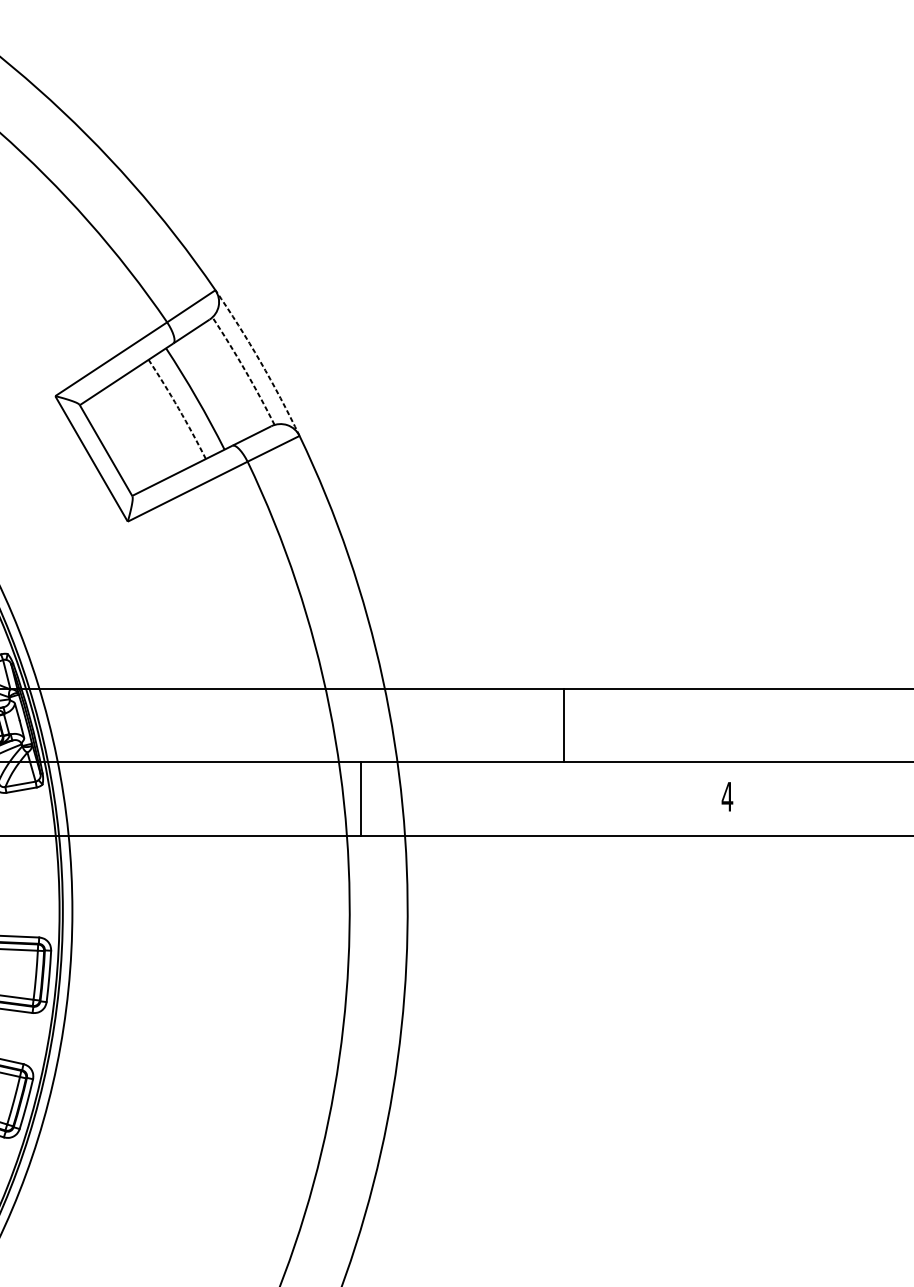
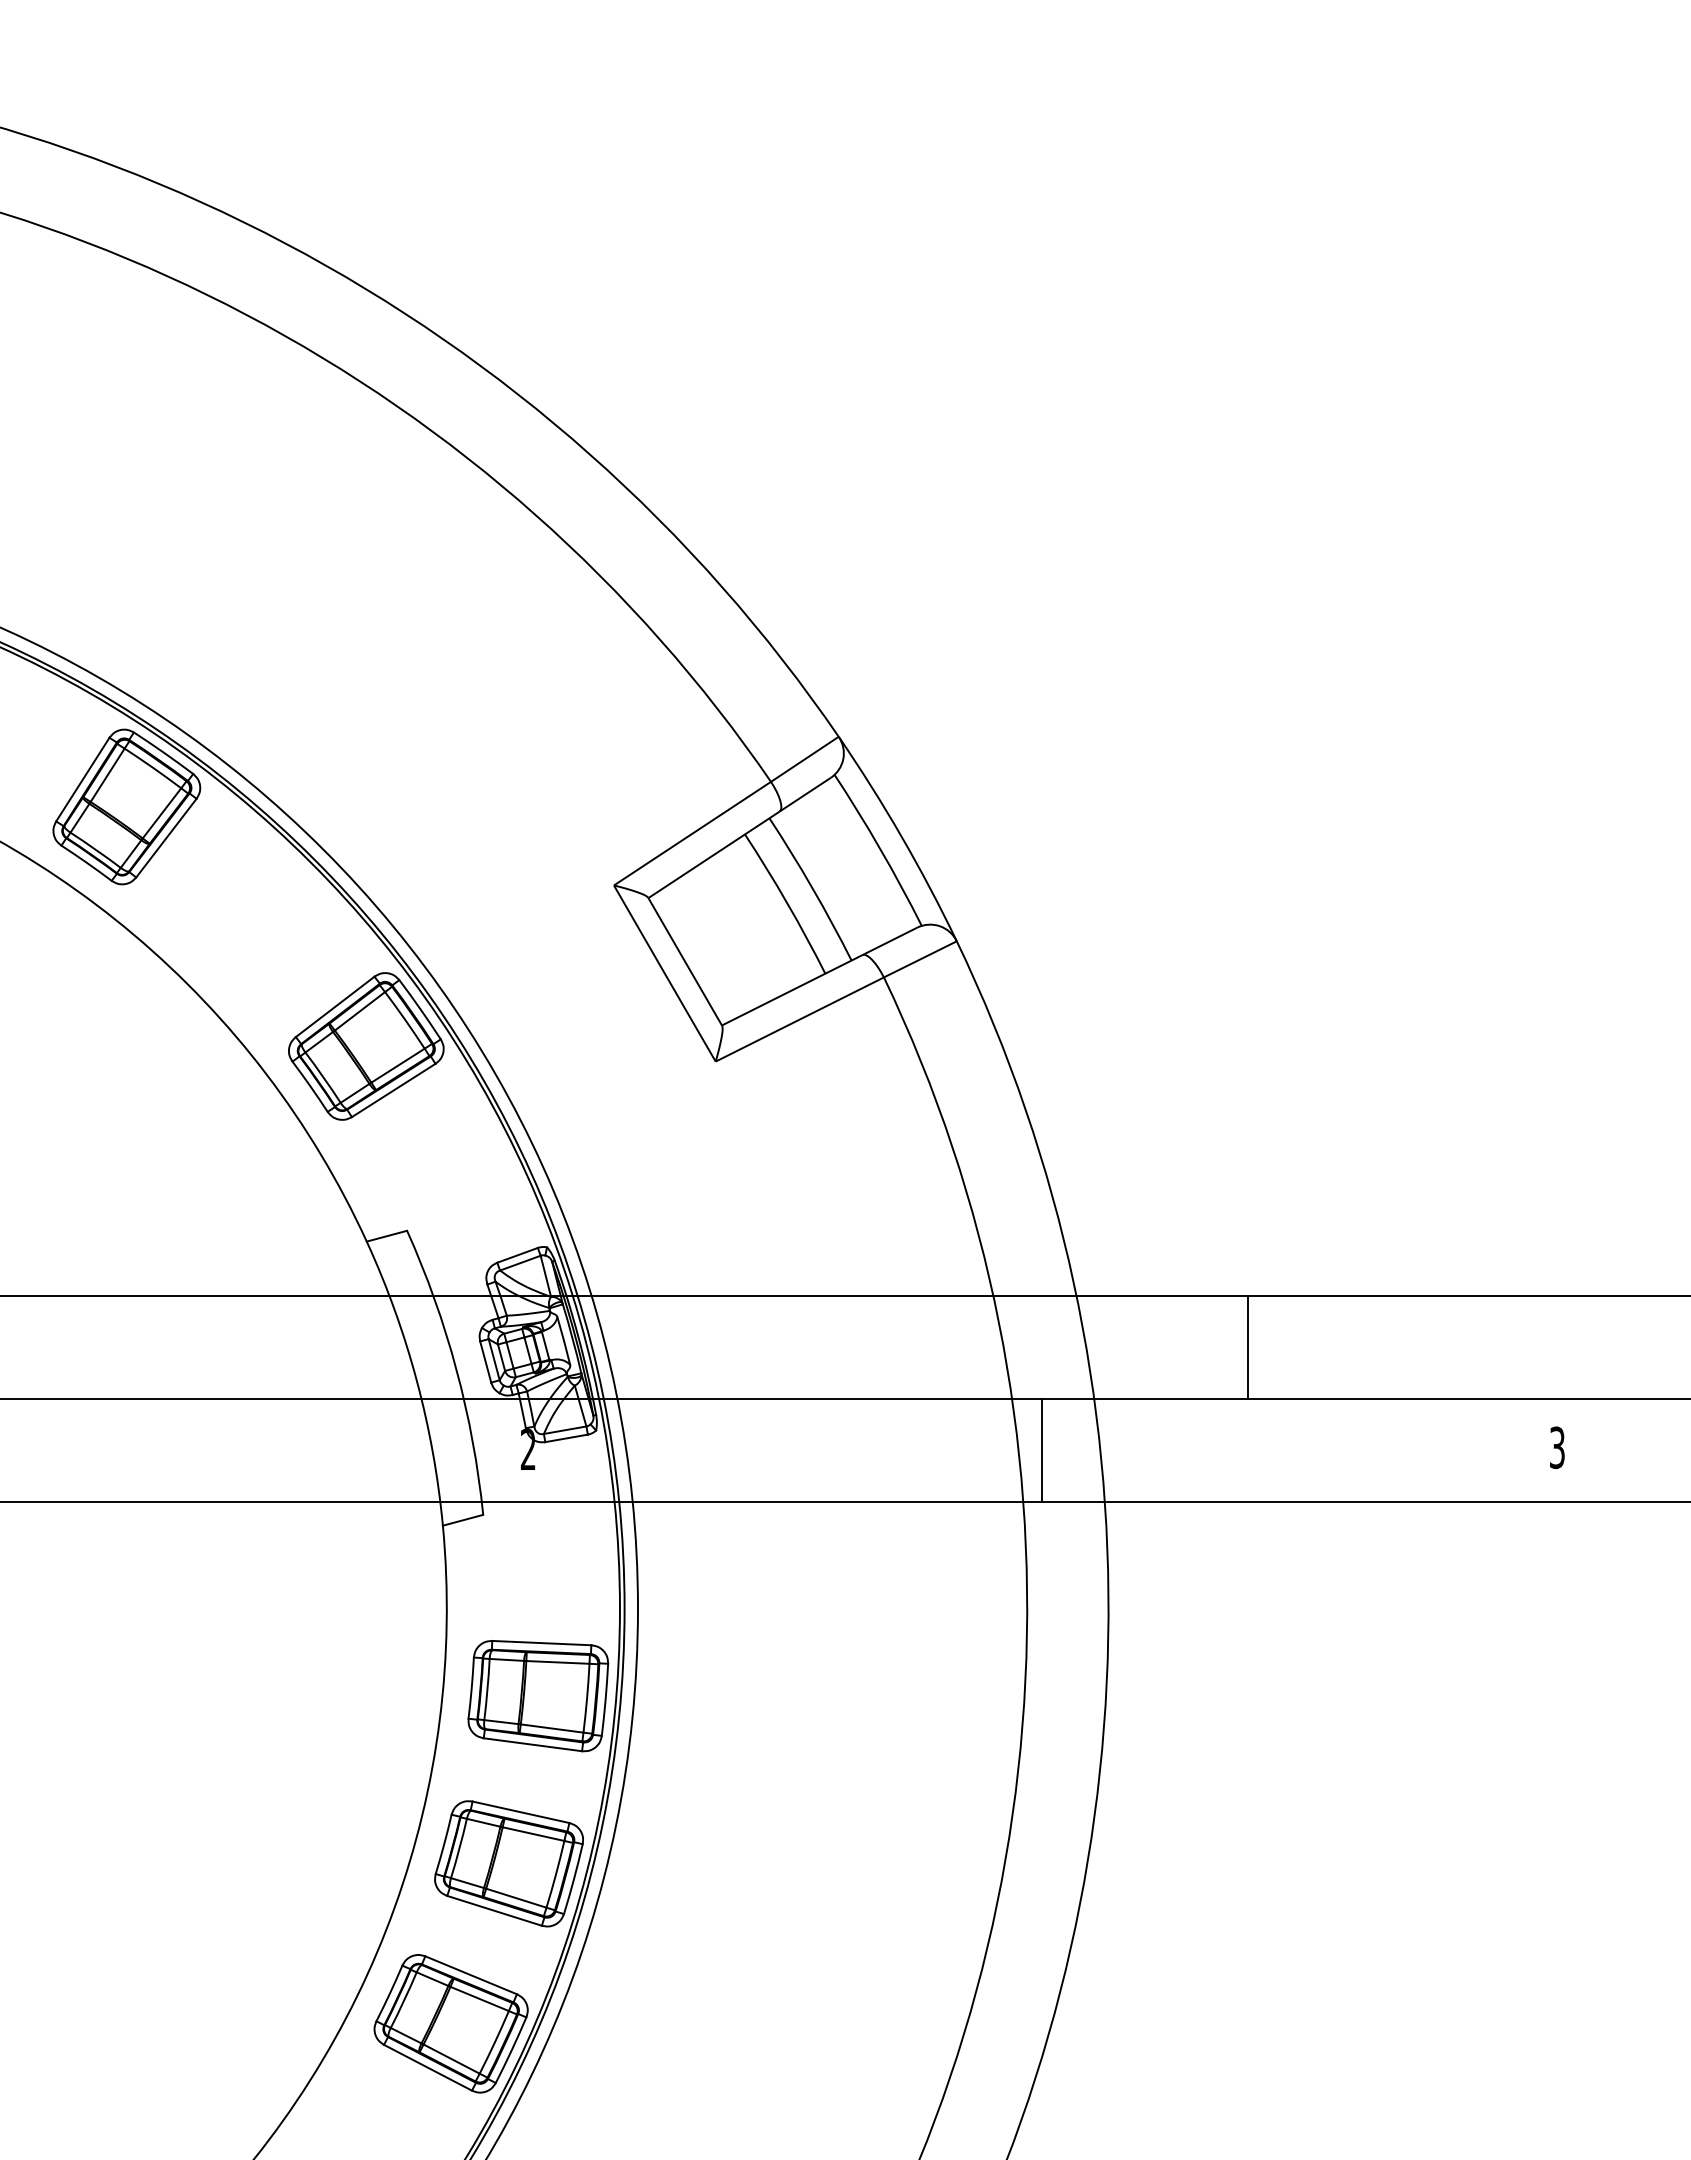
arc: (260, 361) -> (901, 836), dashed -> solid
arc: (245, 370) -> (880, 849), dashed -> solid
arc: (178, 408) -> (787, 902), dashed -> solid
line: (564, 725) -> (1248, 1347), moved
text: (727, 796) -> (1557, 1447), 4 -> 3

